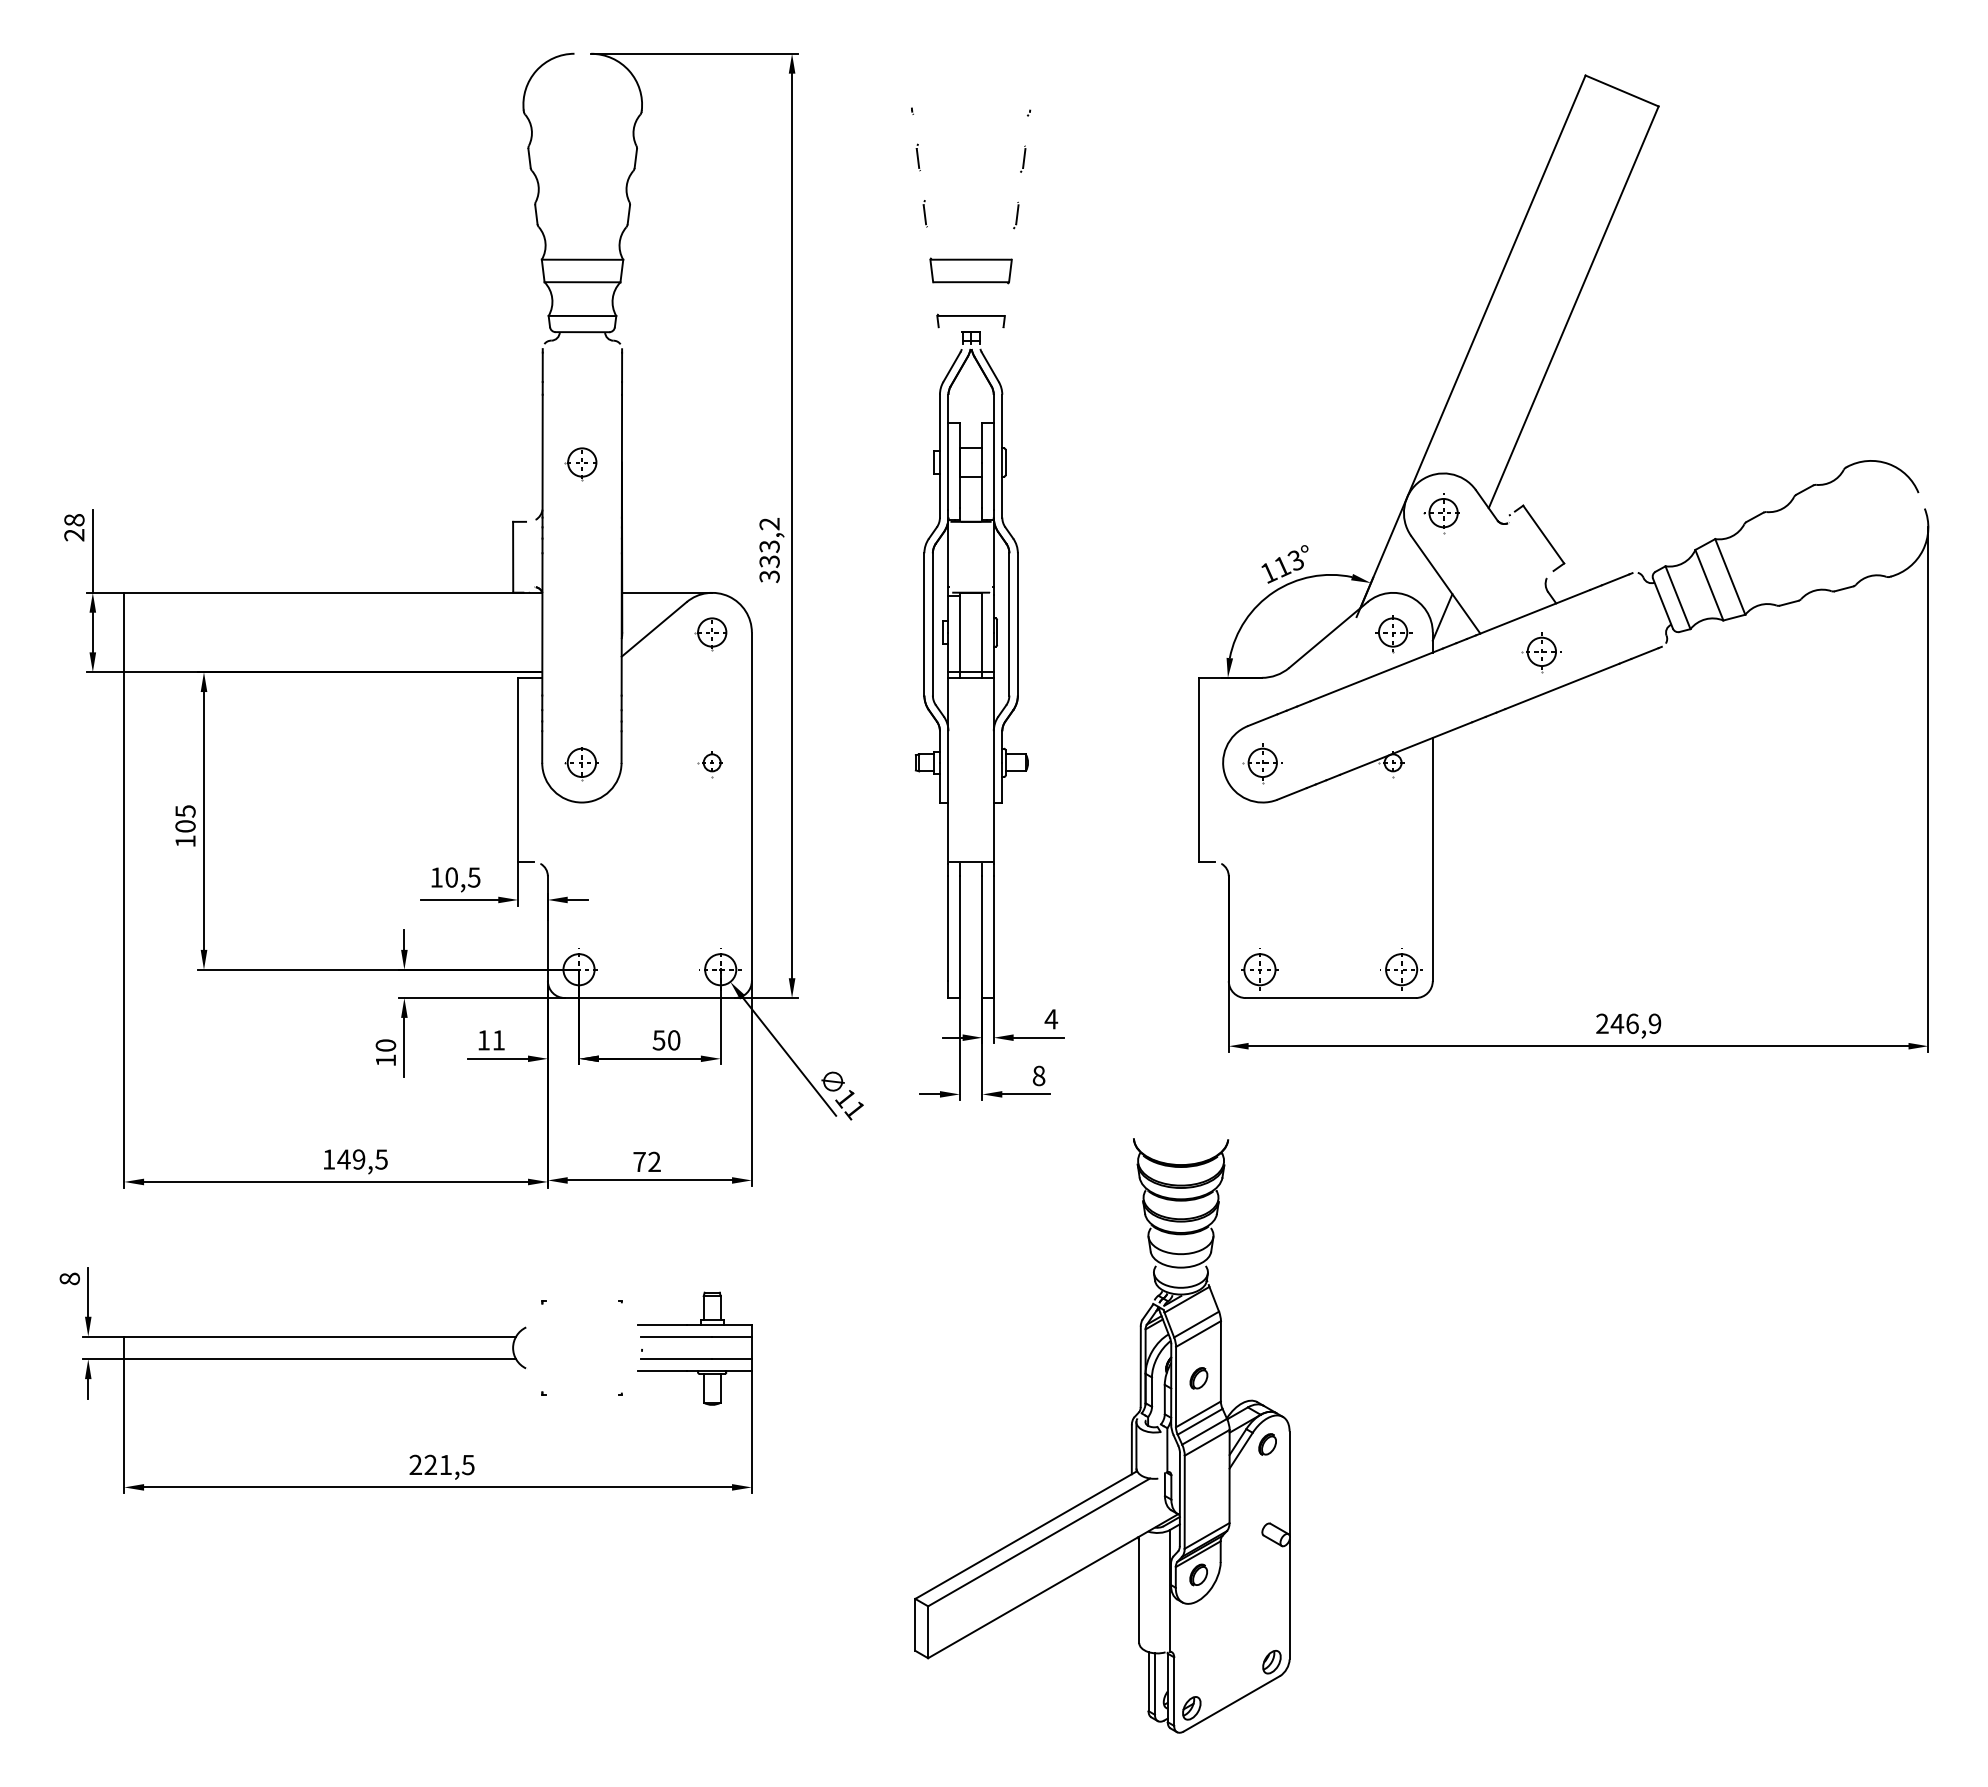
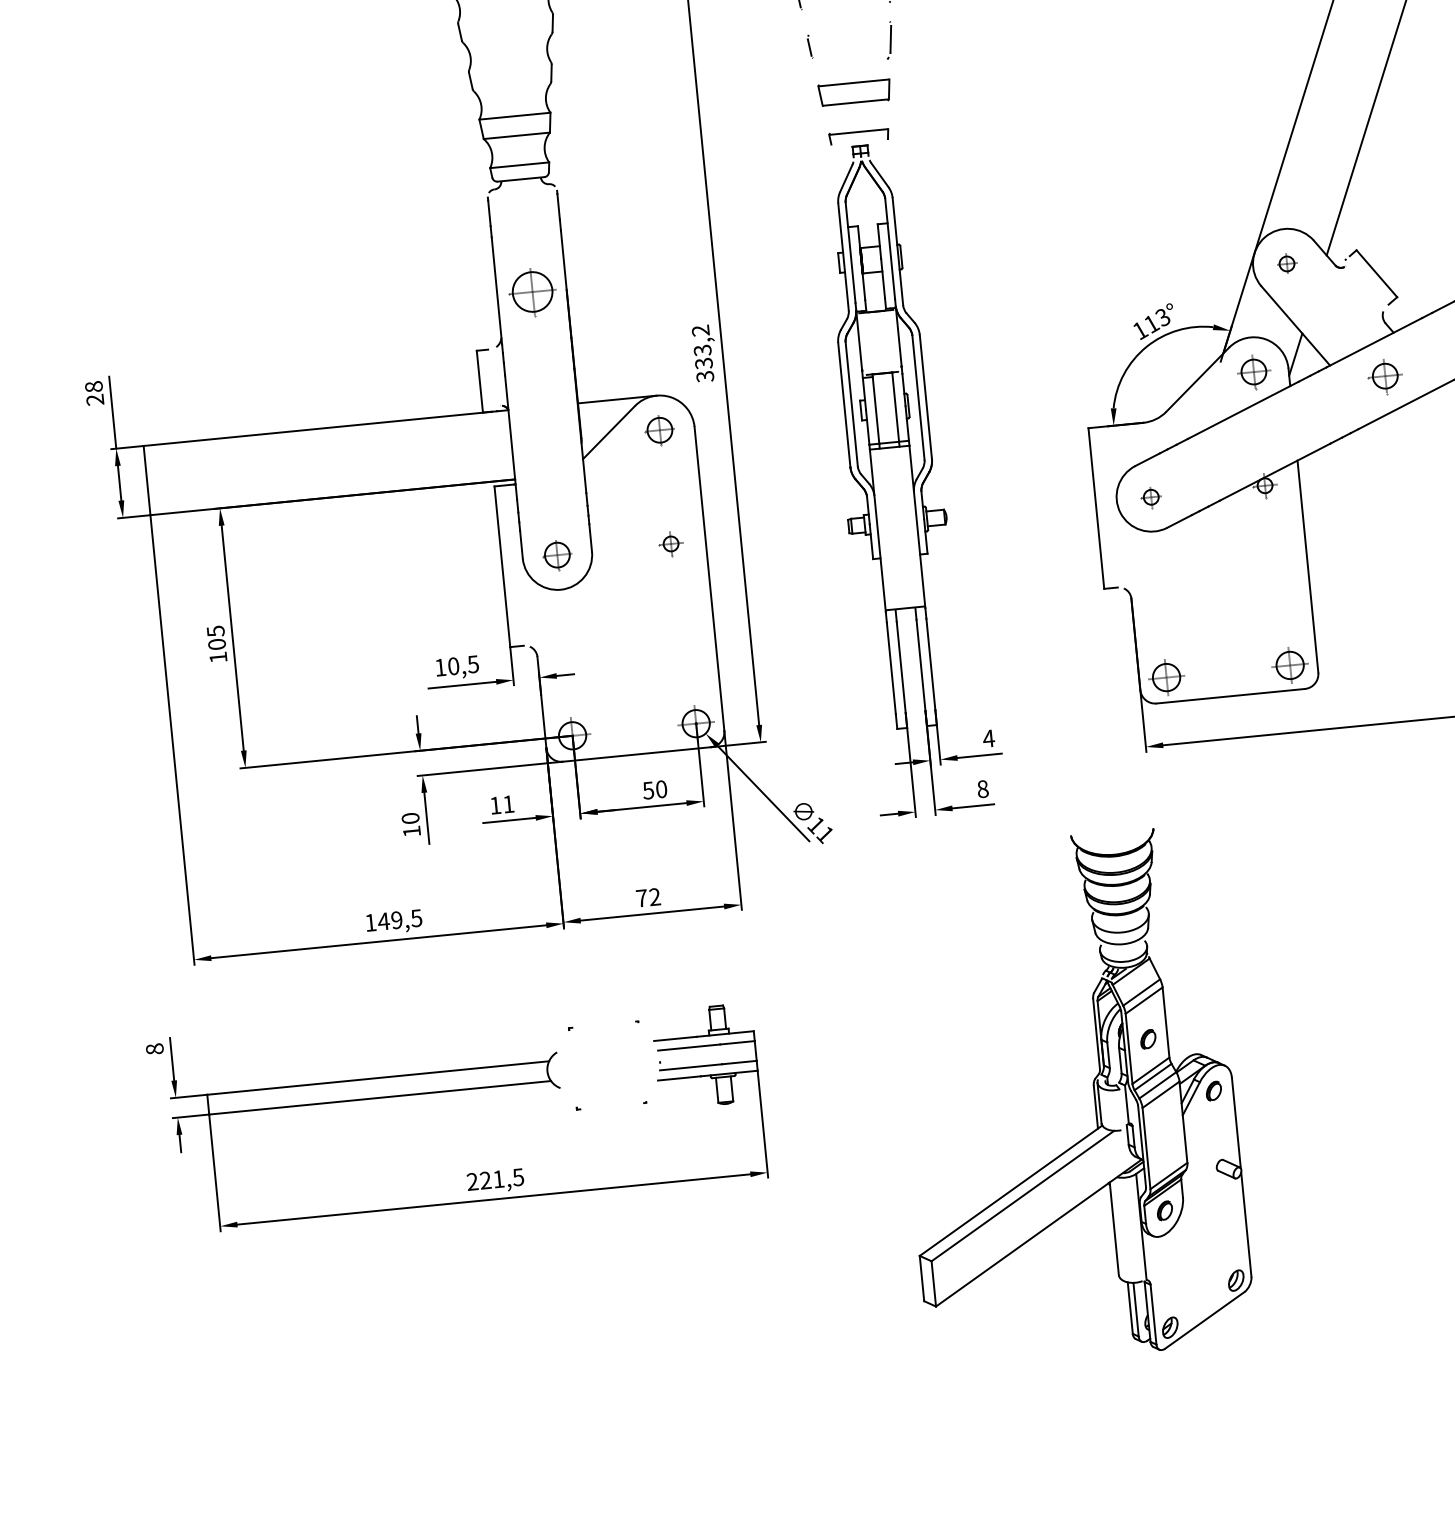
part: (1016, 215) -> (889, 40), size x1.6
part: (580, 464) -> (530, 294), size x1.6
part: (1441, 513) -> (1285, 264), size x0.6
part: (1262, 763) -> (1151, 497), size x0.6

